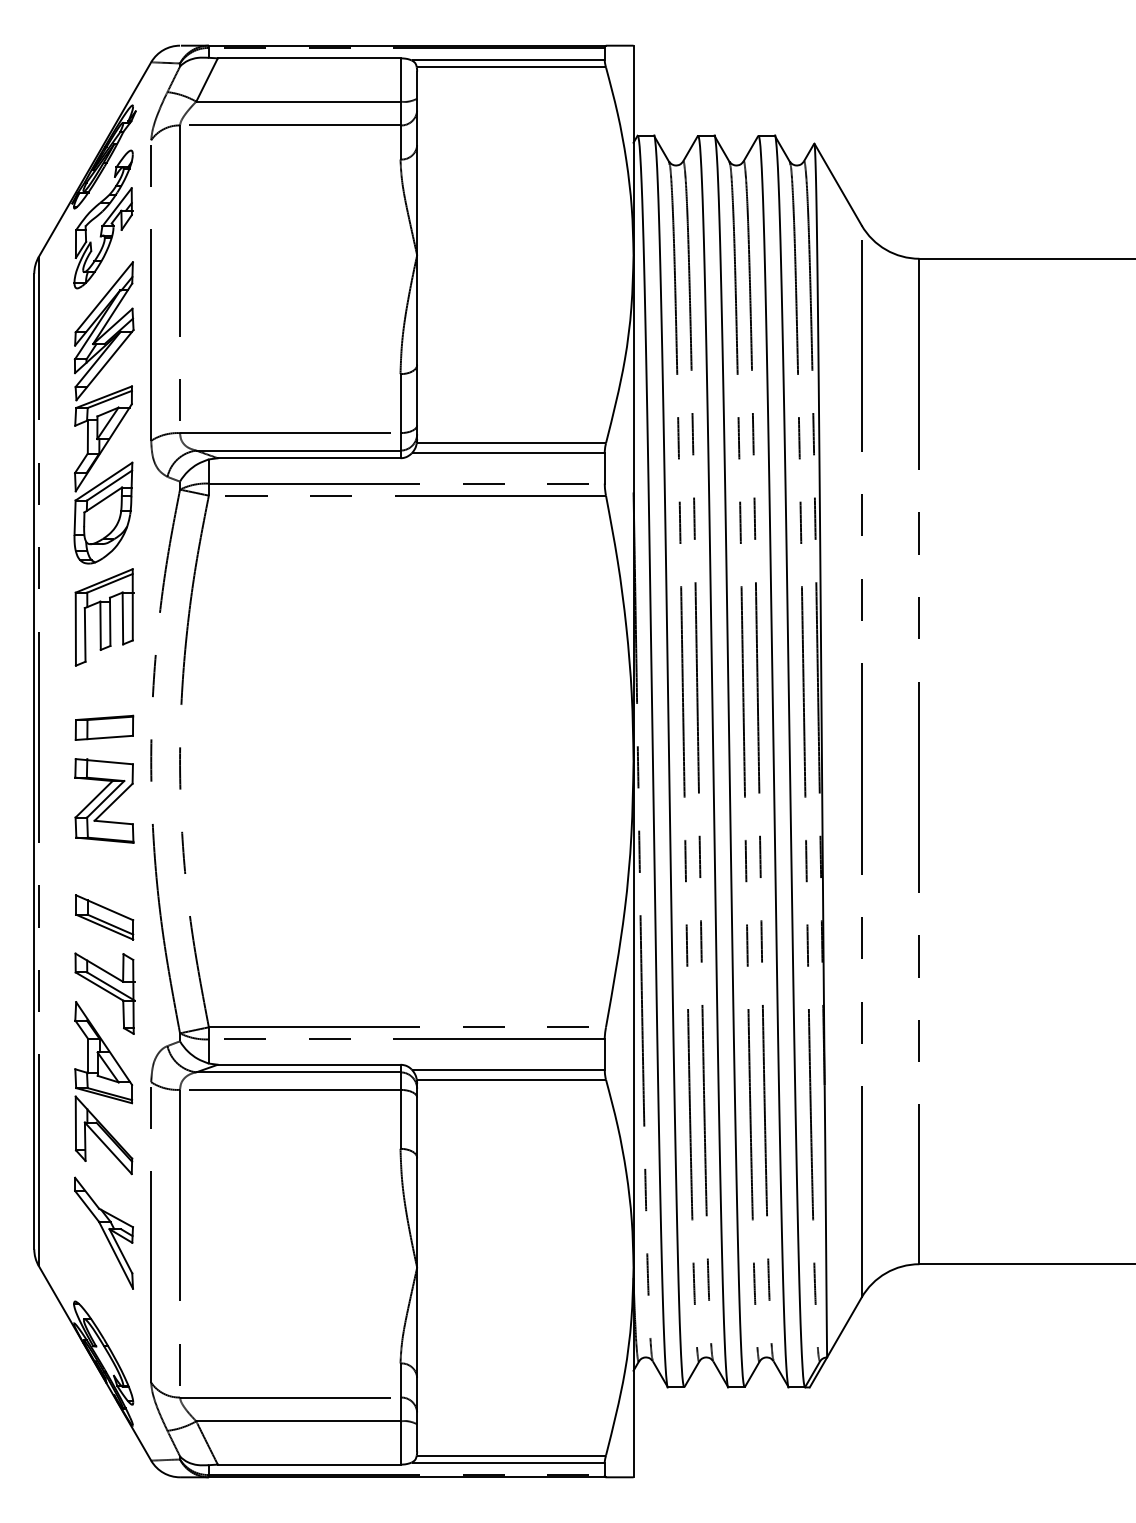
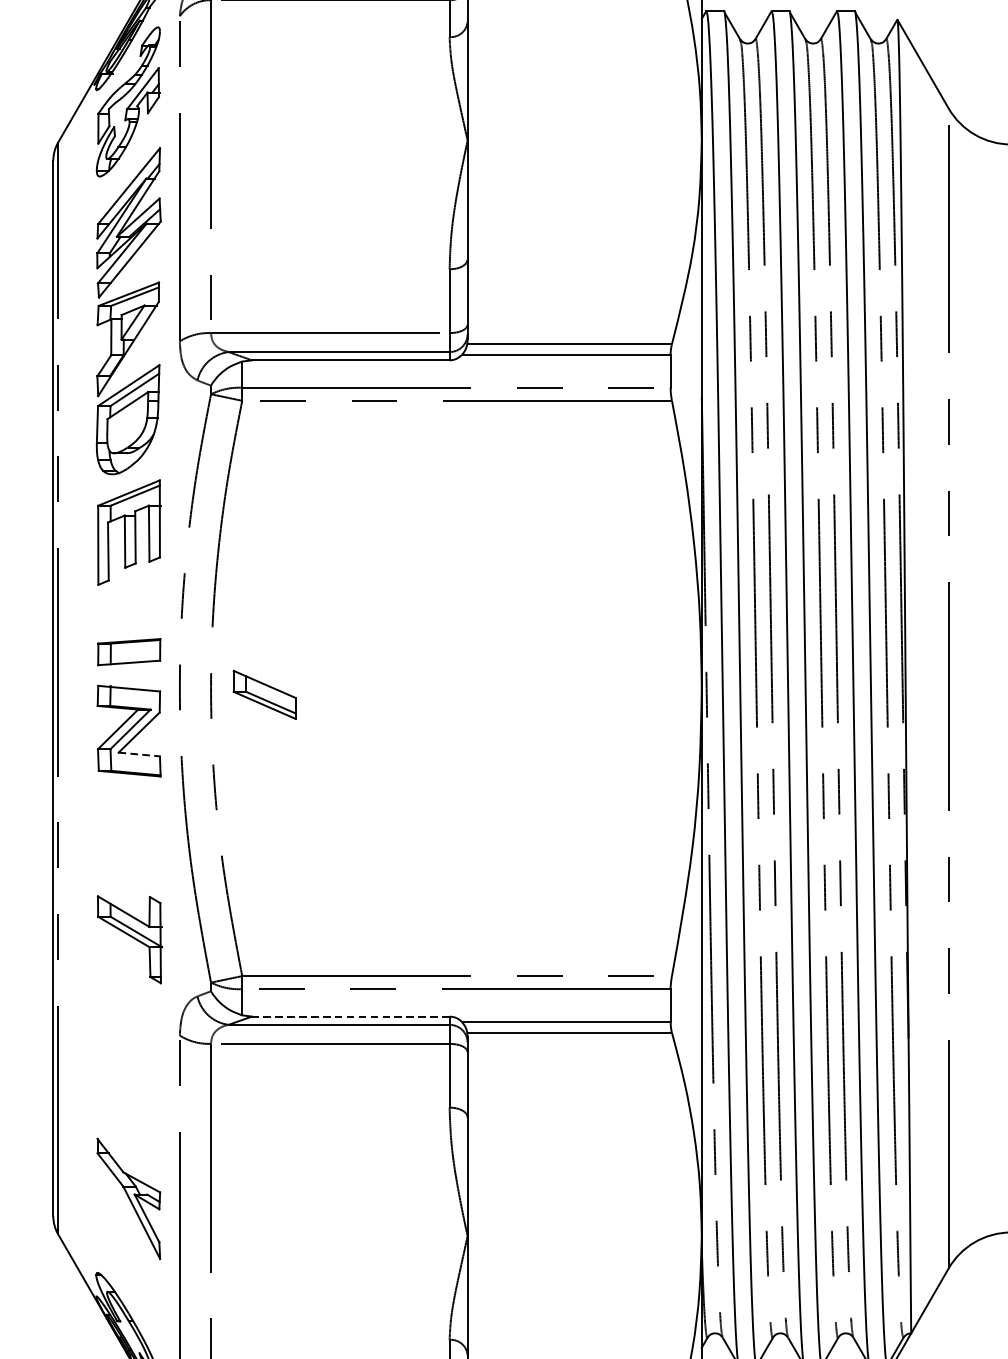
line: (114, 822) -> (140, 754), solid -> dashed
part: (104, 917) -> (264, 694), moved
line: (308, 1064) -> (350, 1016), solid -> dashed
part: (103, 1088) -> (128, 1042), removed

